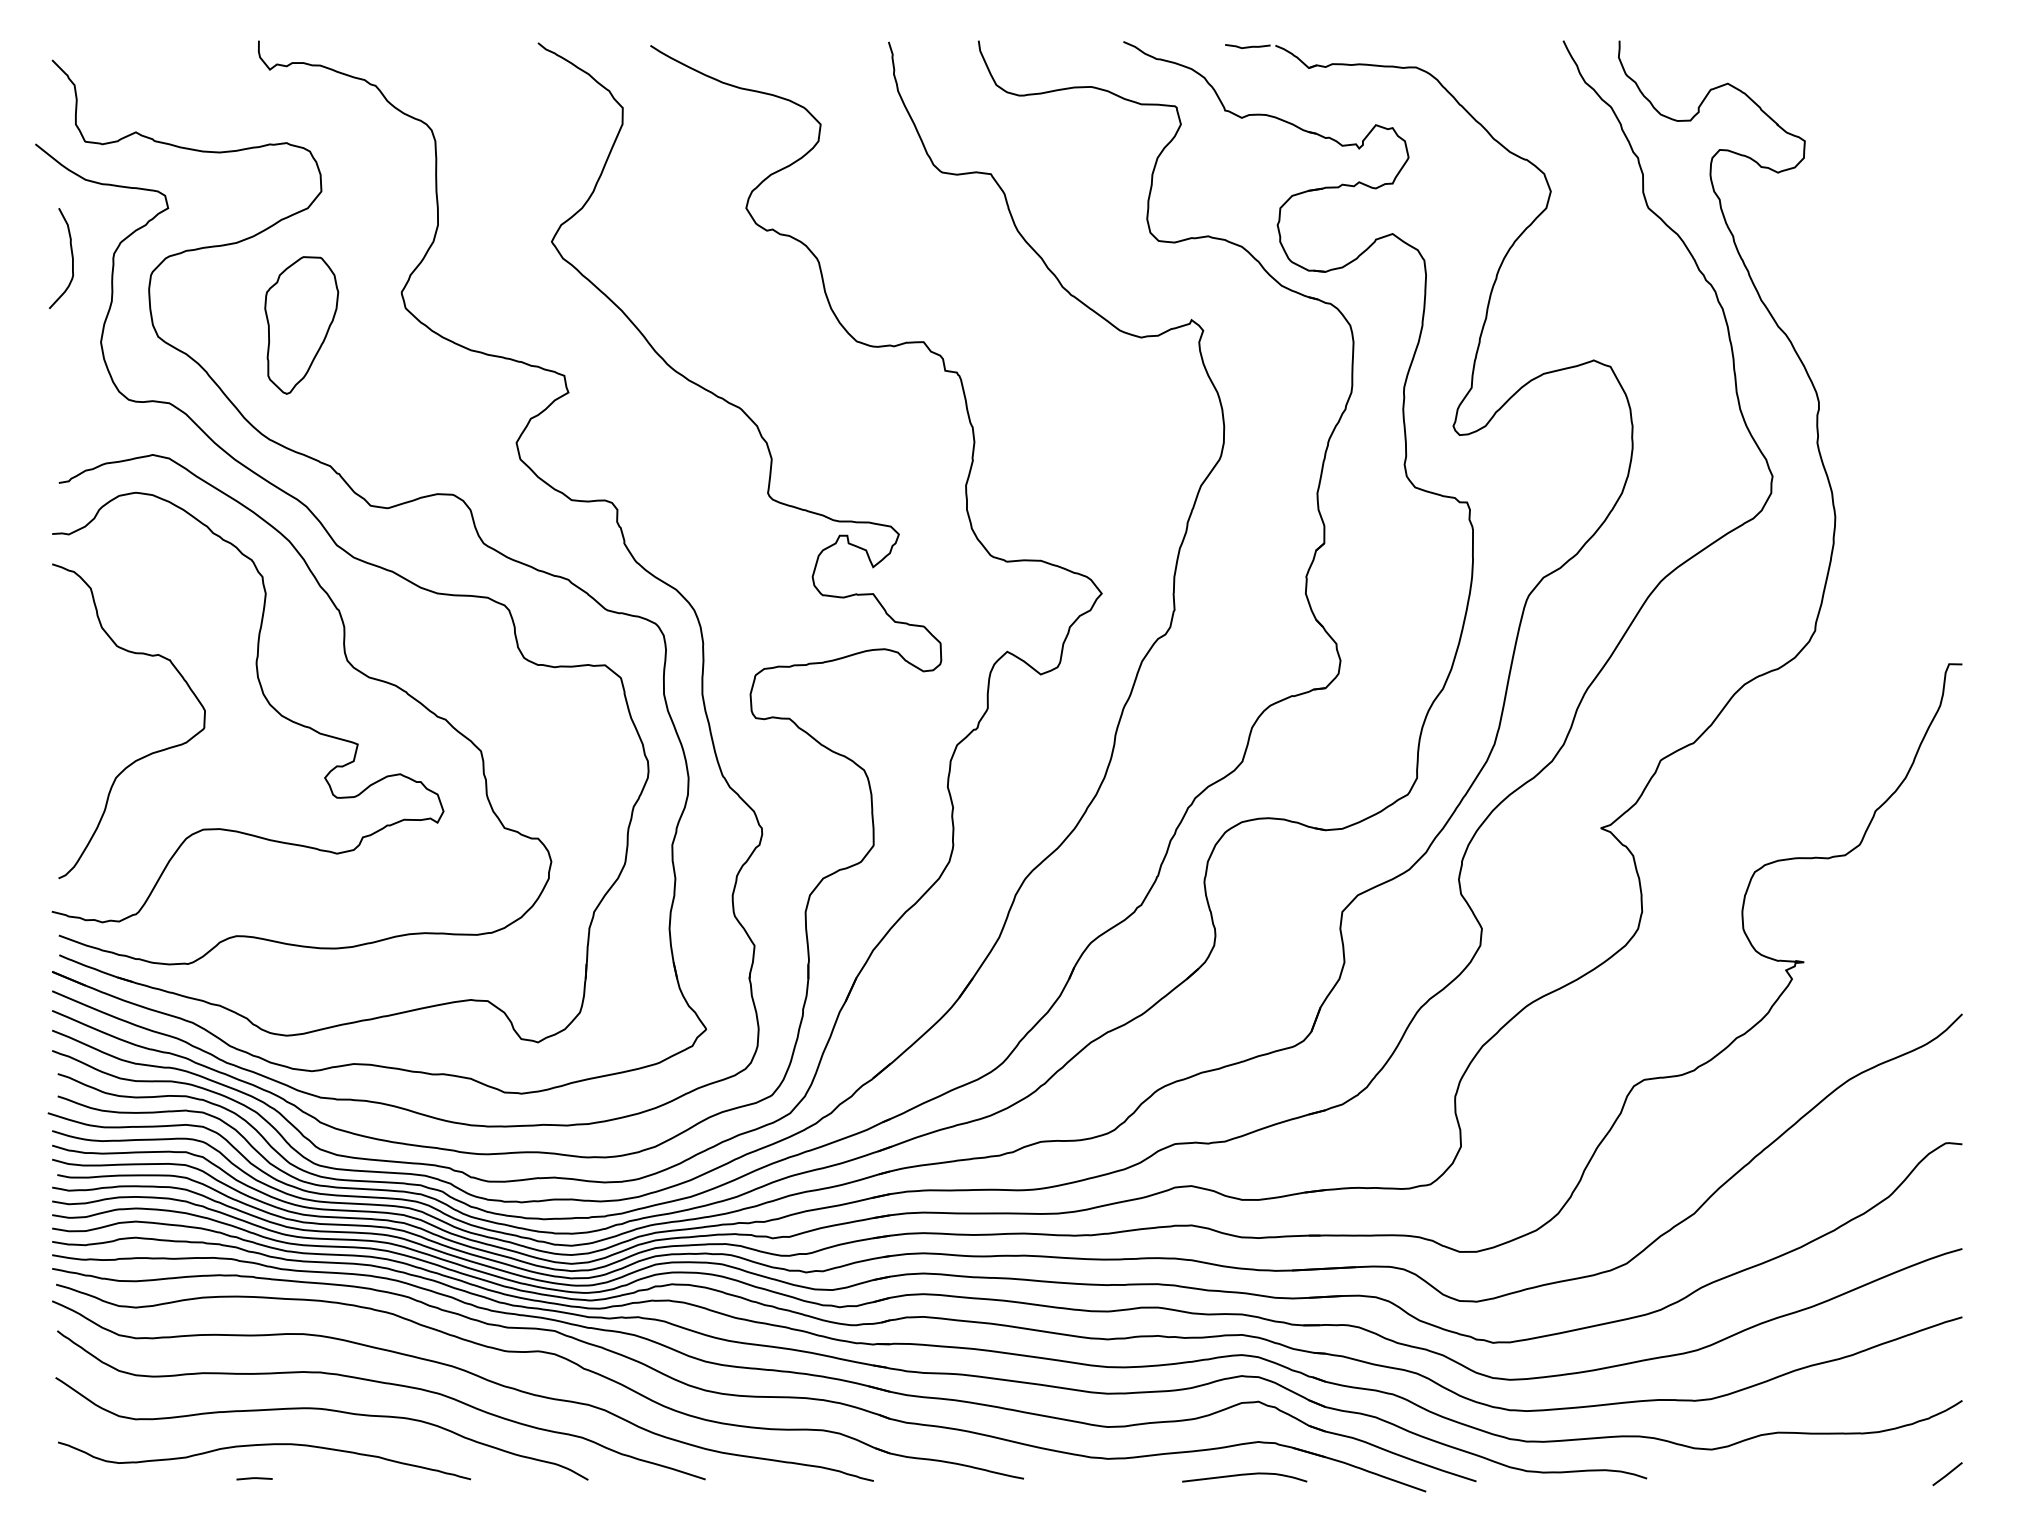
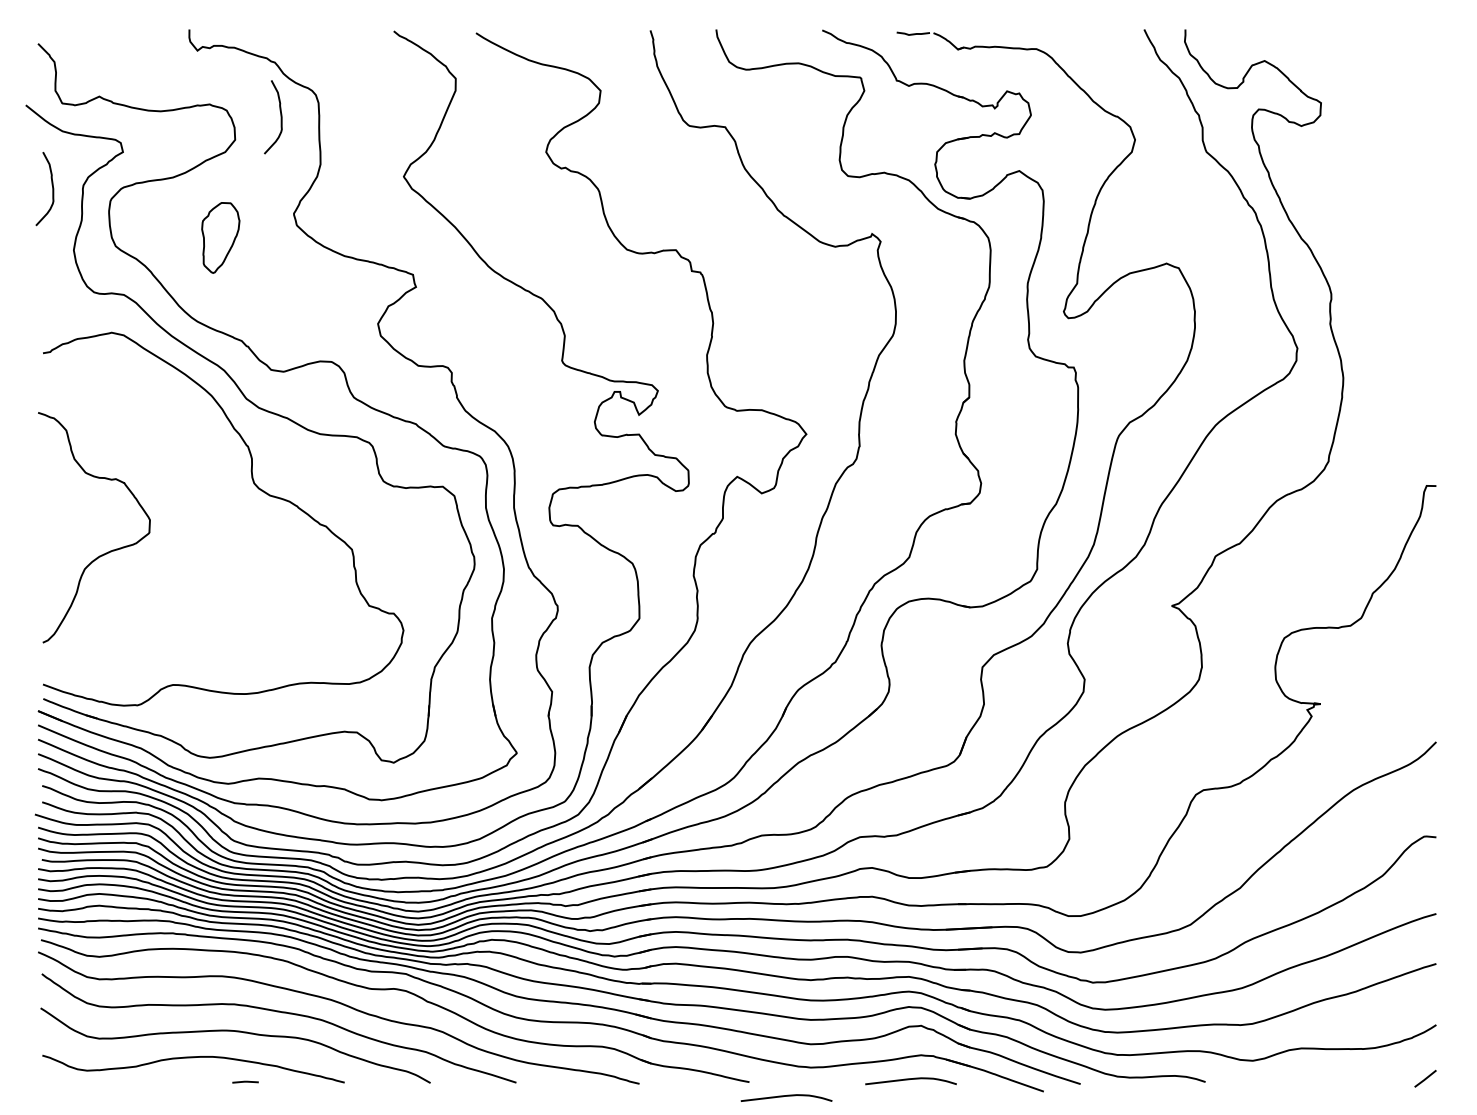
curve: (383, 159) -> (280, 116), added
part: (301, 325) -> (220, 237), size x0.7
curve: (263, 696) -> (192, 509), removed
line: (254, 1478) -> (245, 1081), moved
curve: (1074, 1498) -> (786, 1096), added

